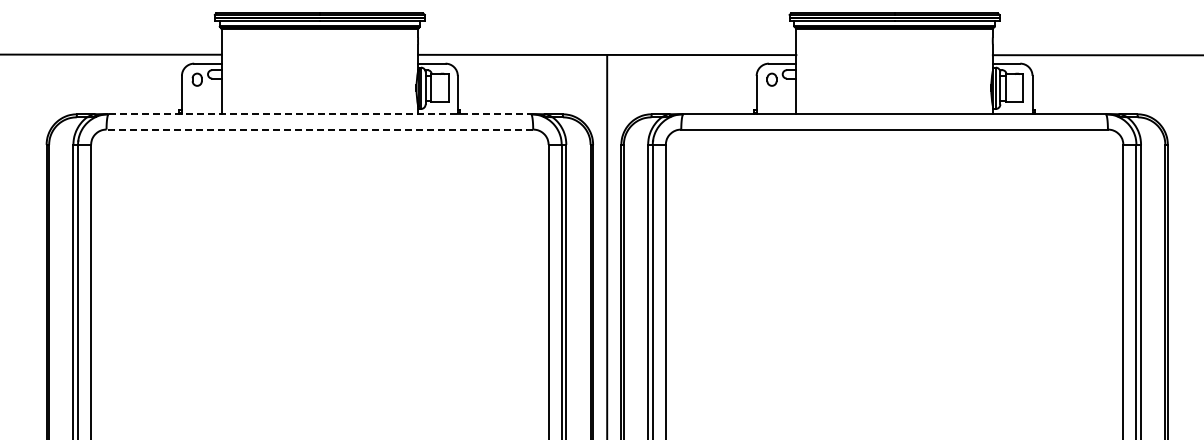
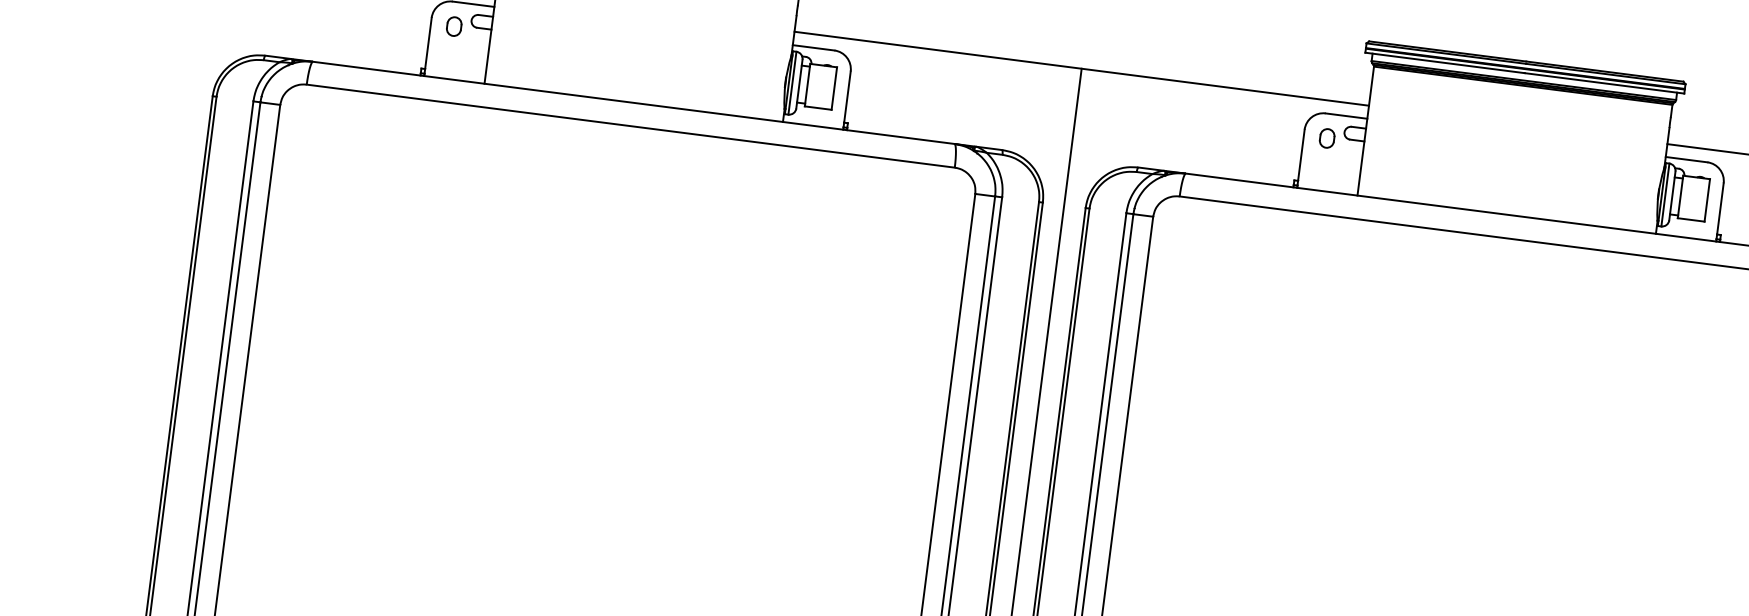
line: (320, 114) -> (634, 103), dashed -> solid
line: (319, 129) -> (630, 125), dashed -> solid

